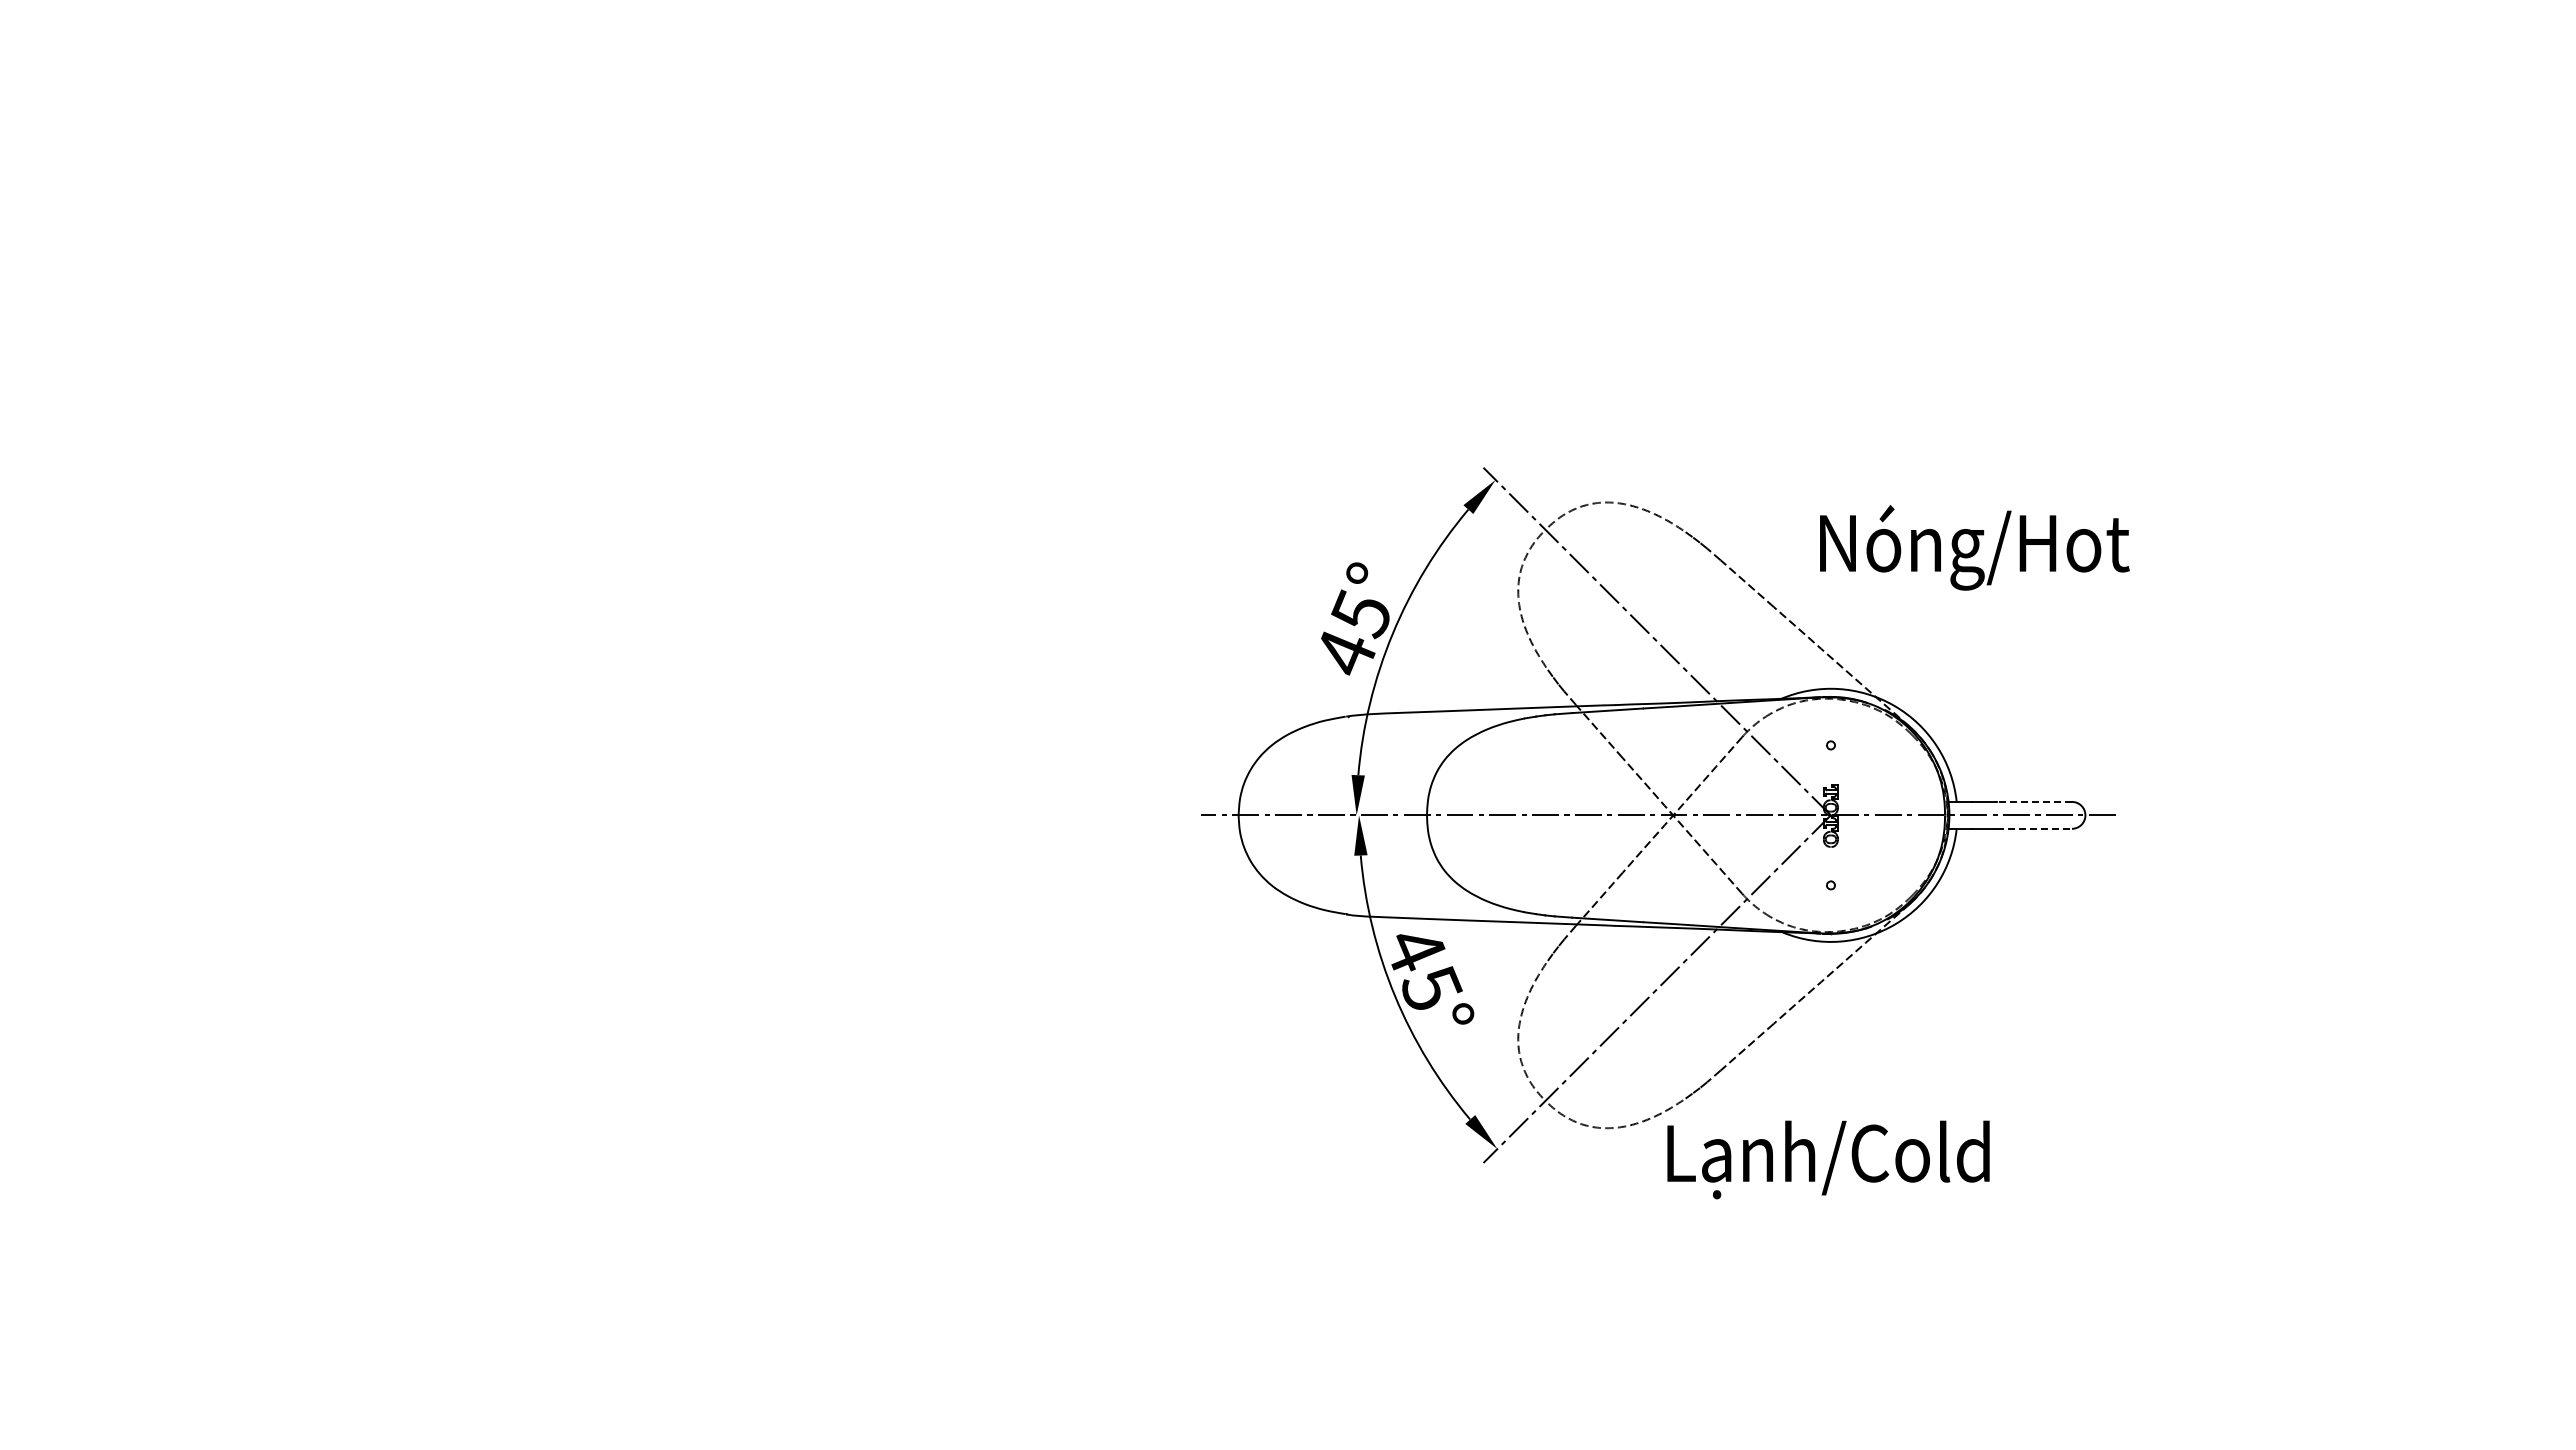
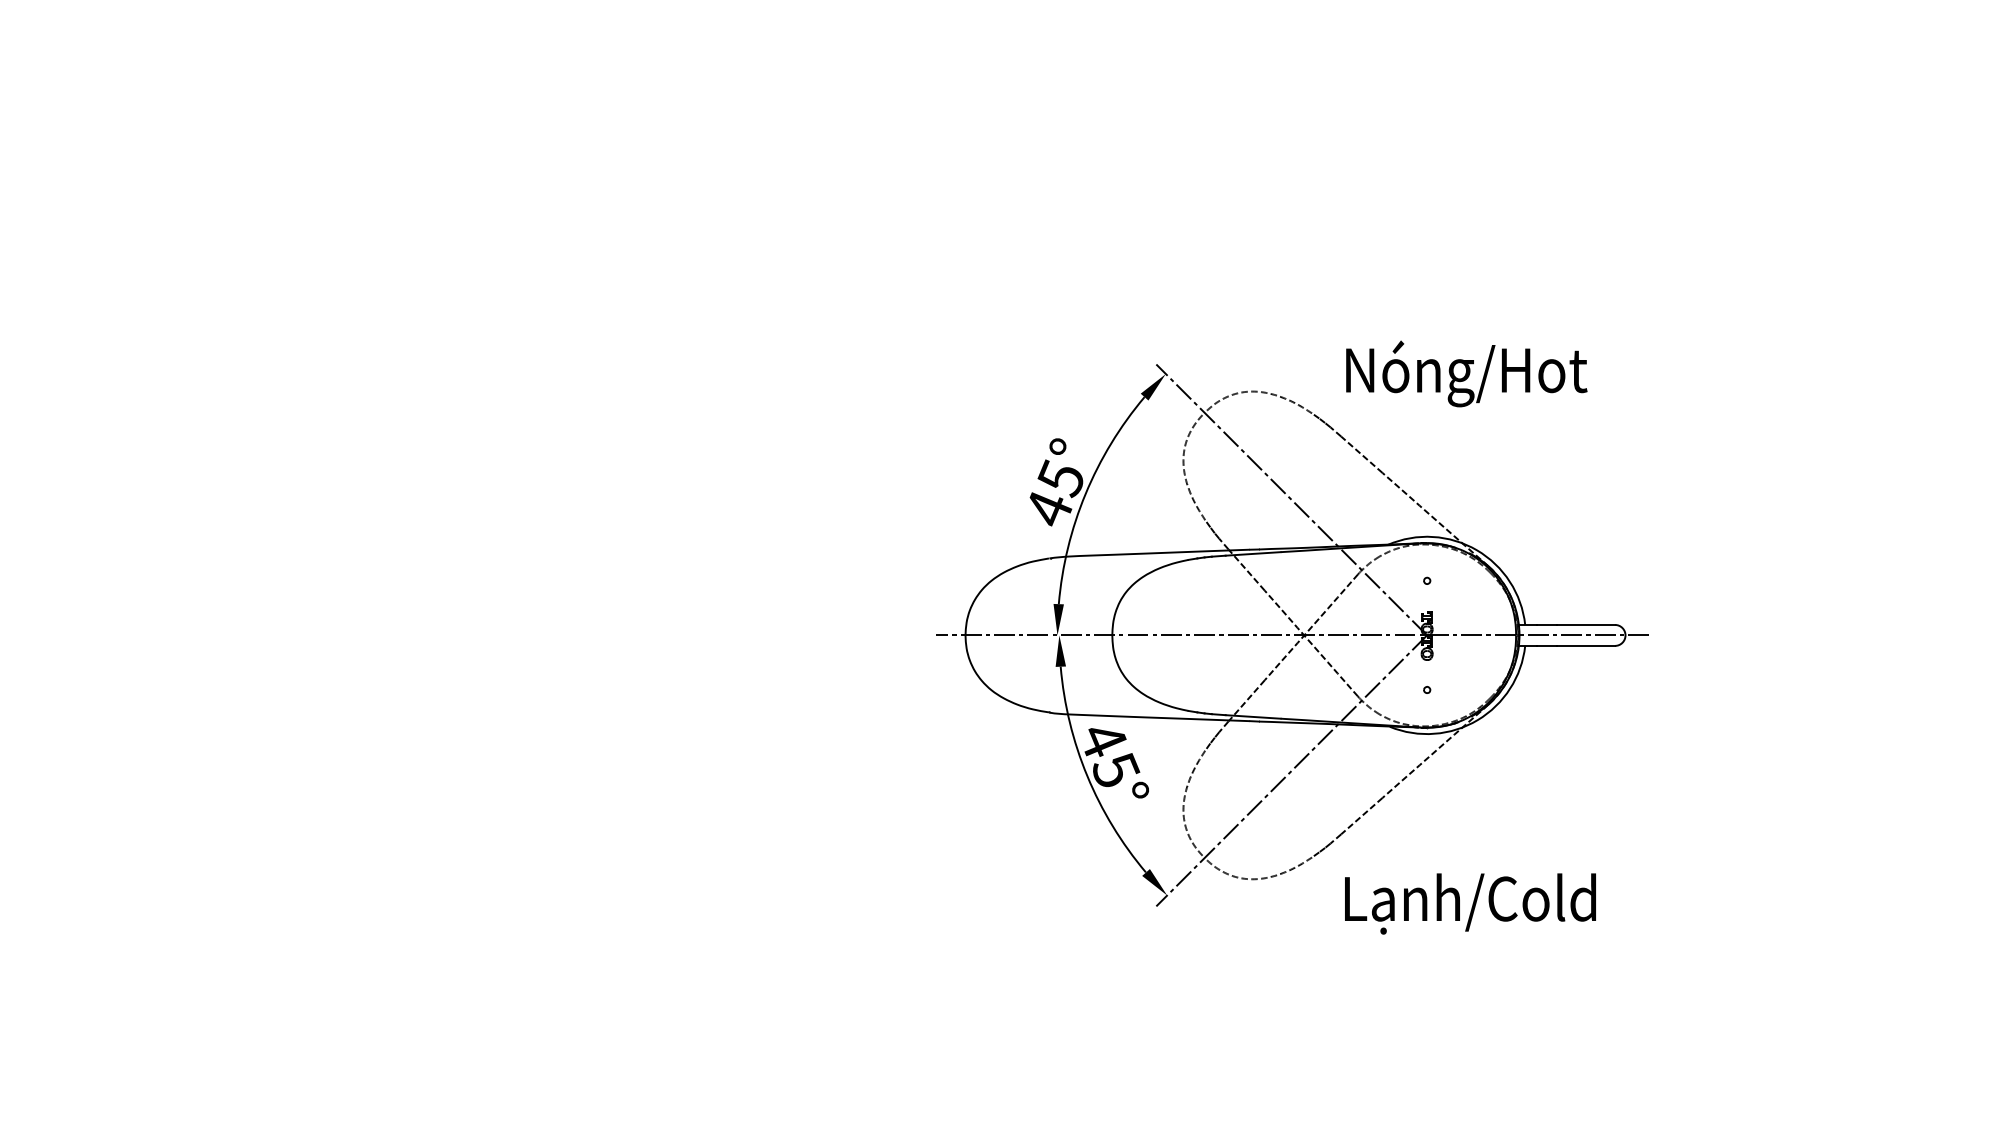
text: (1974, 547) -> (1466, 373), moved
line: (2034, 801) -> (1585, 624), dashed -> solid
line: (2035, 829) -> (1586, 646), dashed -> solid
text: (1828, 1159) -> (1470, 903), moved

